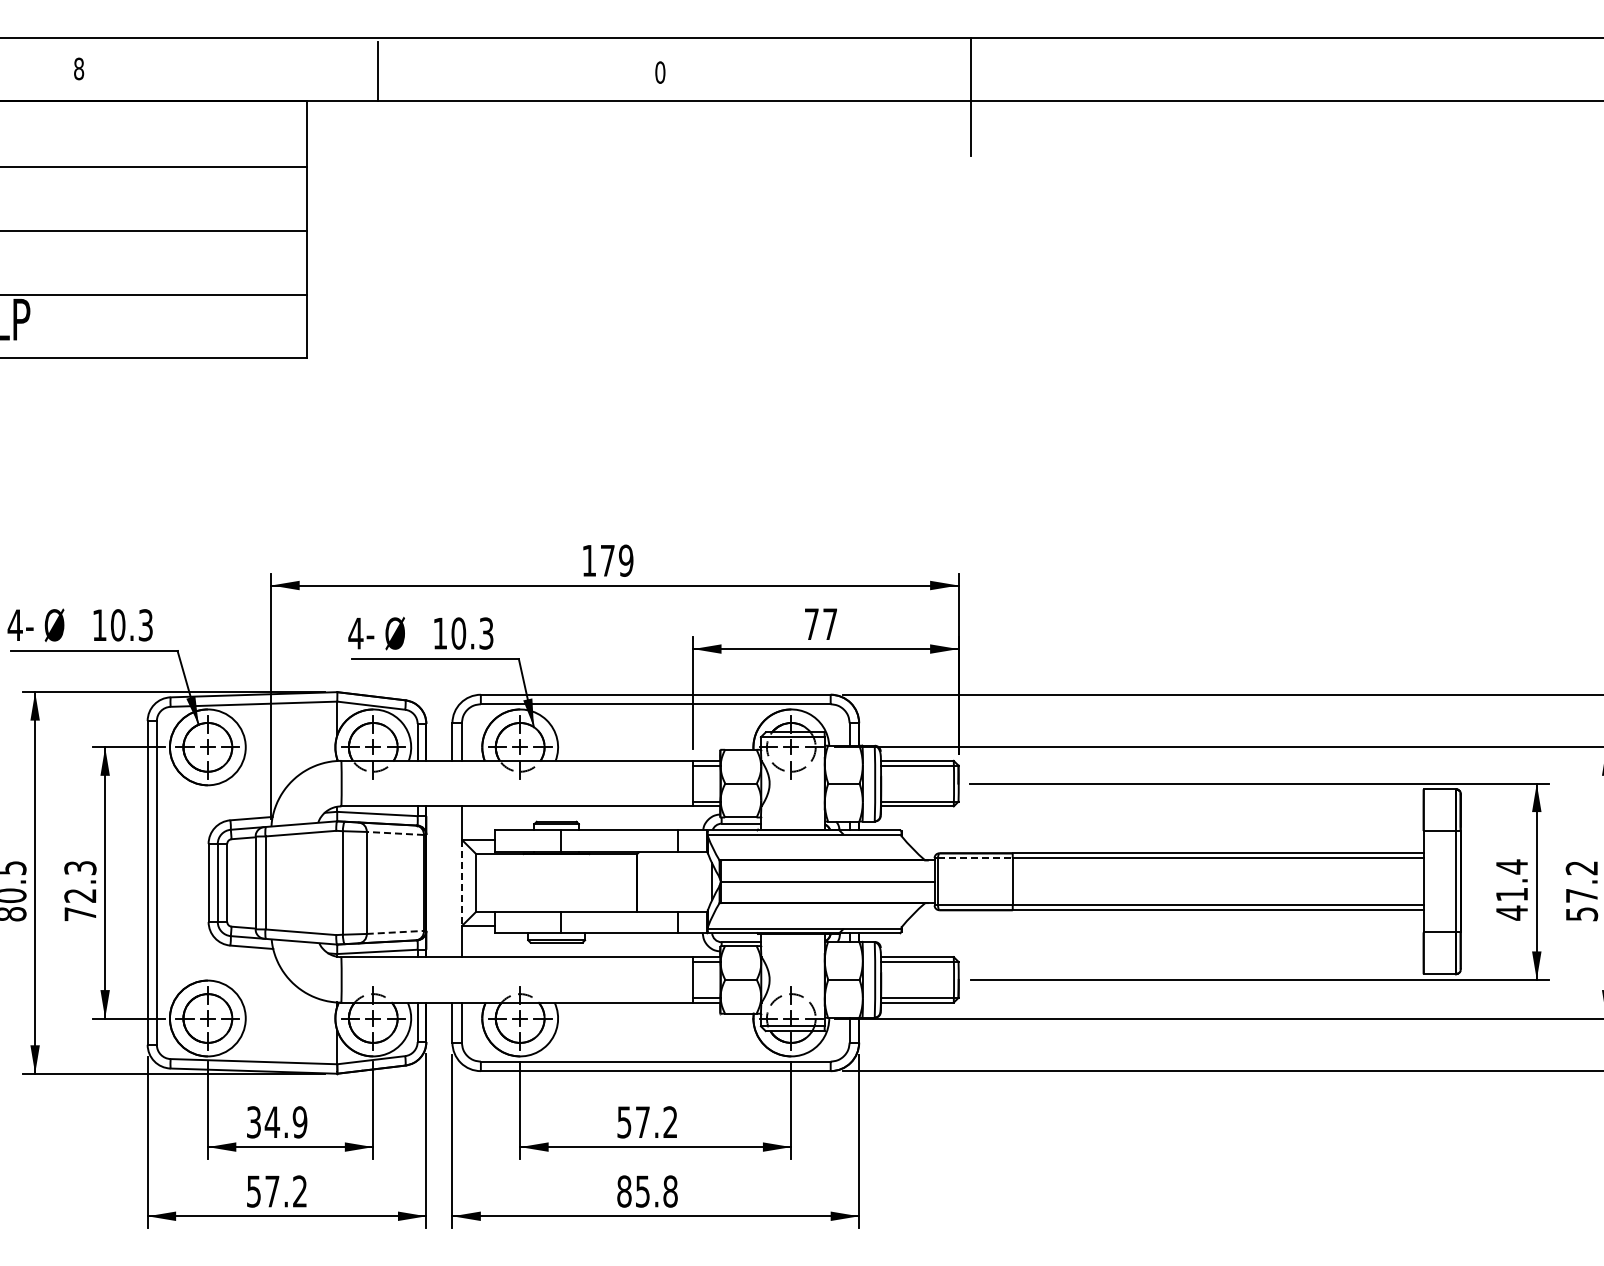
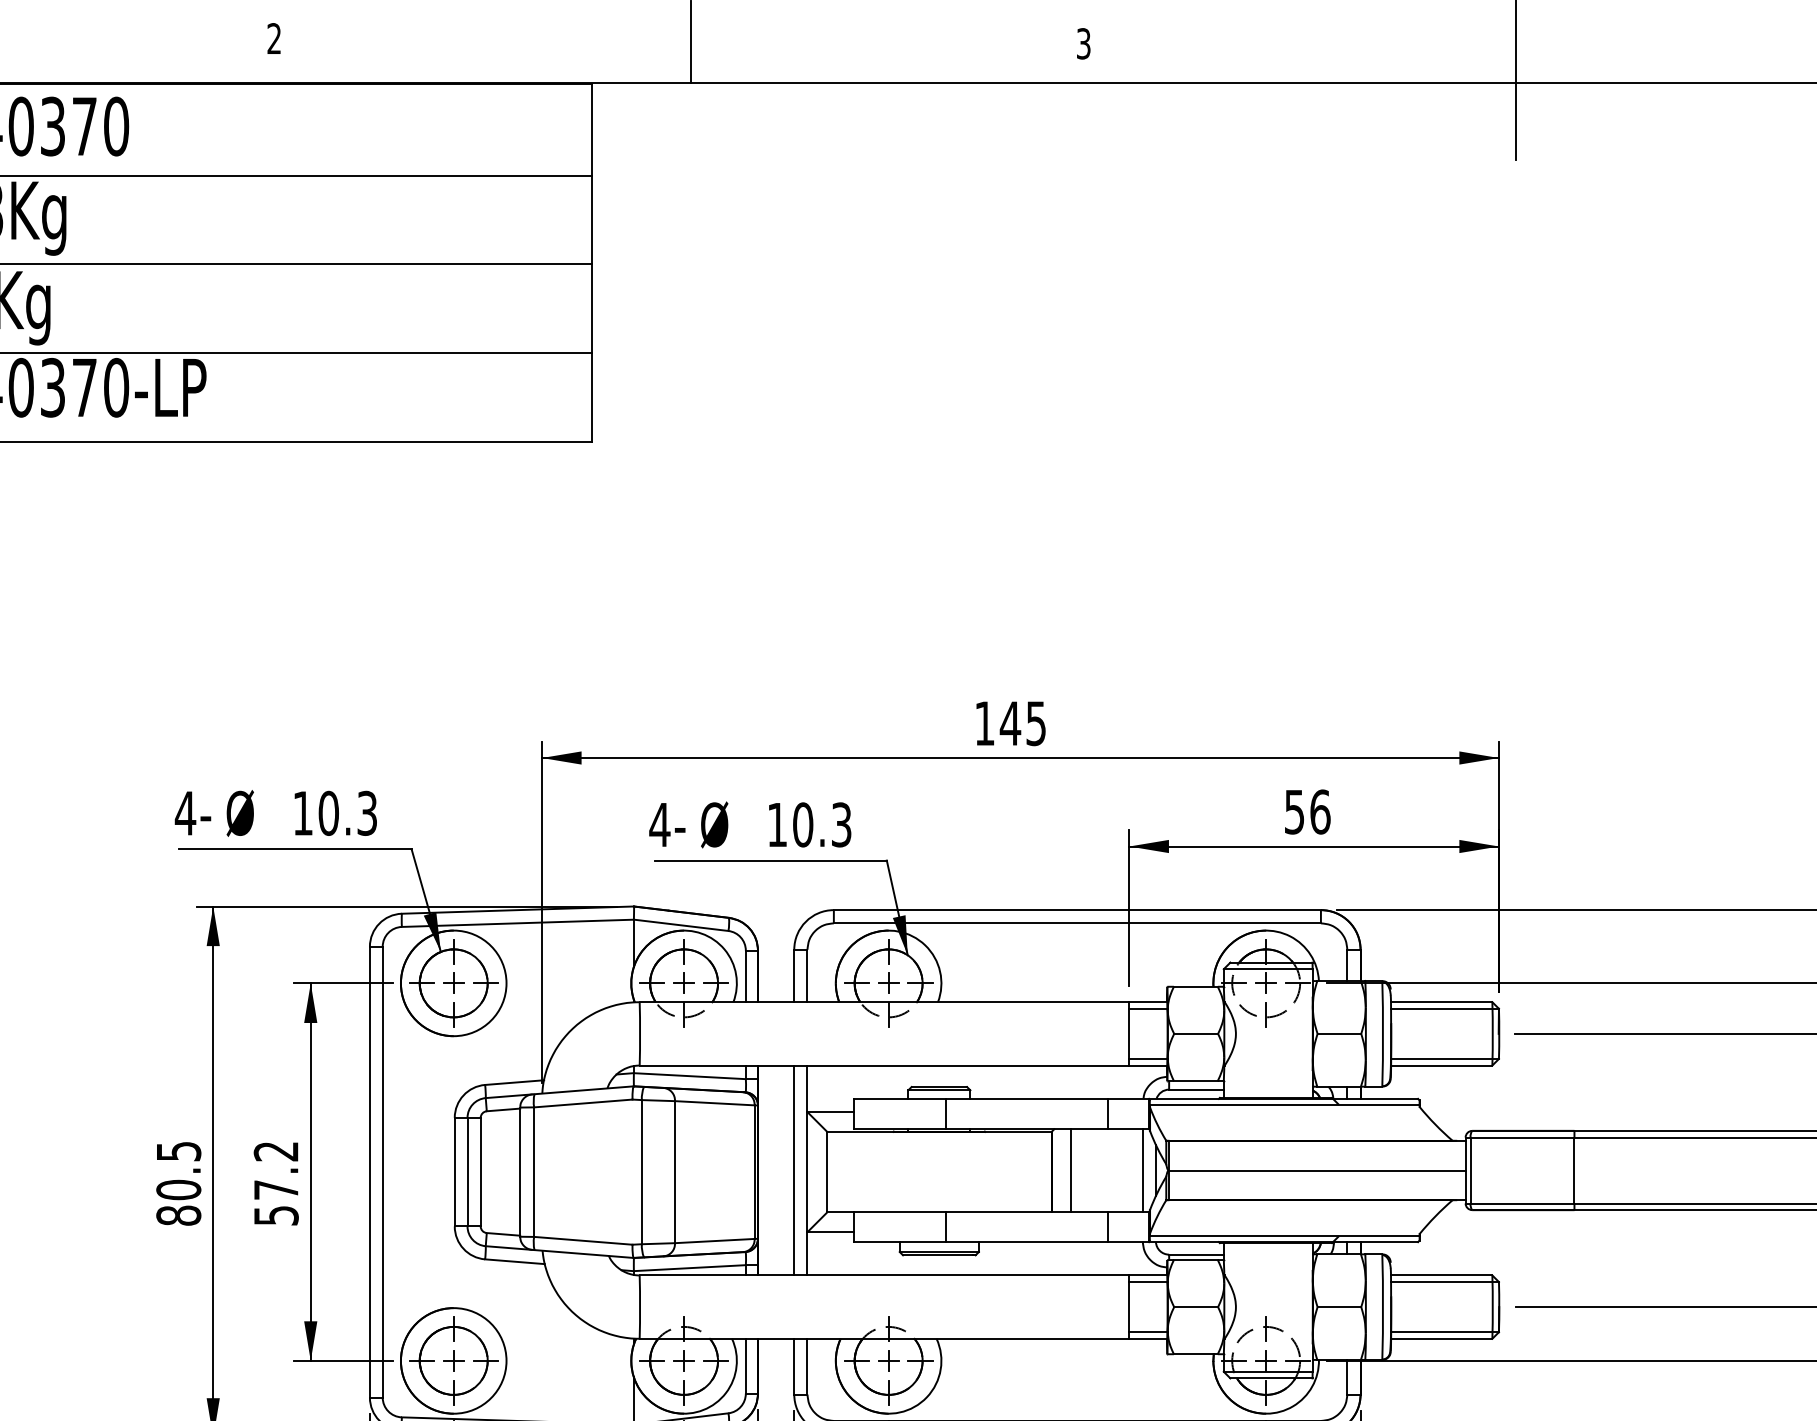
text: (79, 68) -> (274, 38), 8 -> 2
text: (660, 72) -> (1083, 43), 0 -> 3
text: (616, 560) -> (1022, 723), 179 -> 145
text: (820, 624) -> (1306, 812), 77 -> 56
line: (395, 833) -> (714, 1103), dashed -> solid
line: (975, 858) -> (1522, 1138), dashed -> solid
line: (452, 881) -> (794, 1170), added
line: (651, 881) -> (1071, 1170), added
line: (702, 881) -> (1142, 1170), added
line: (461, 883) -> (806, 1172), dashed -> solid
text: (80, 891) -> (276, 1184), 72.3 -> 57.2
line: (395, 932) -> (714, 1241), dashed -> solid

